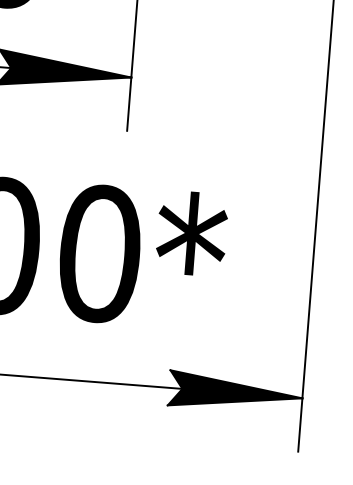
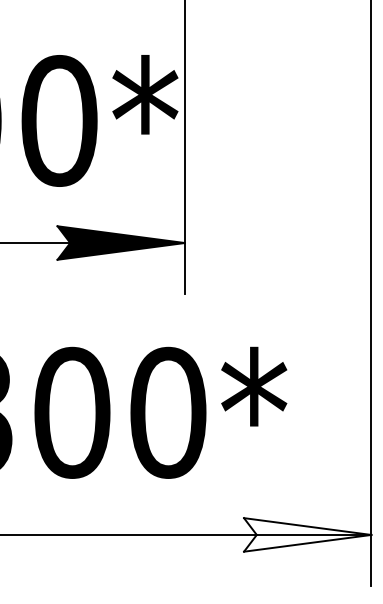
fill: (235, 392) -> (307, 534), removed

